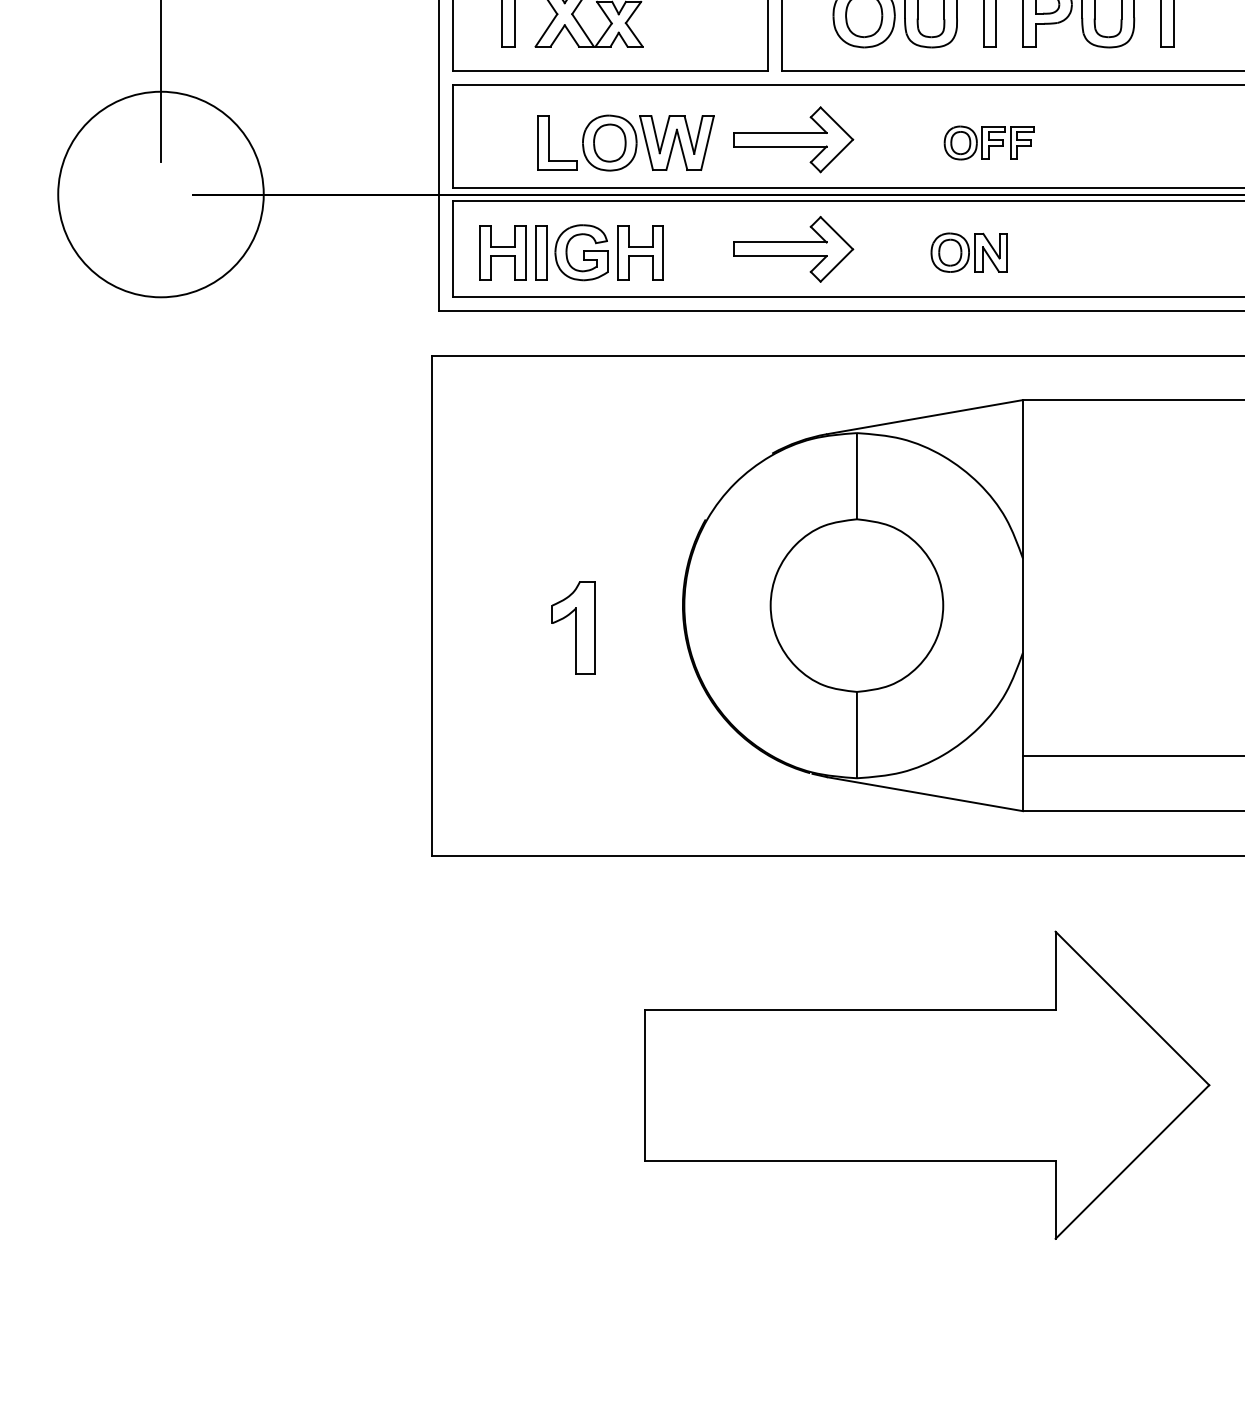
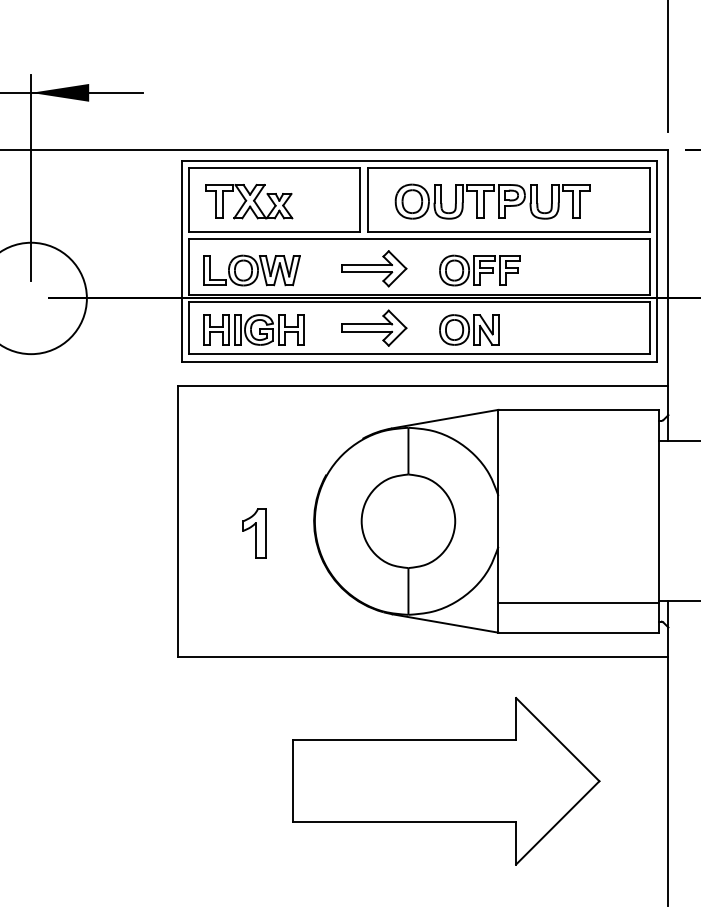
part: (624, 142) -> (251, 270), moved
part: (988, 142) -> (479, 270), size x1.67
part: (969, 251) -> (469, 329), size x1.43

